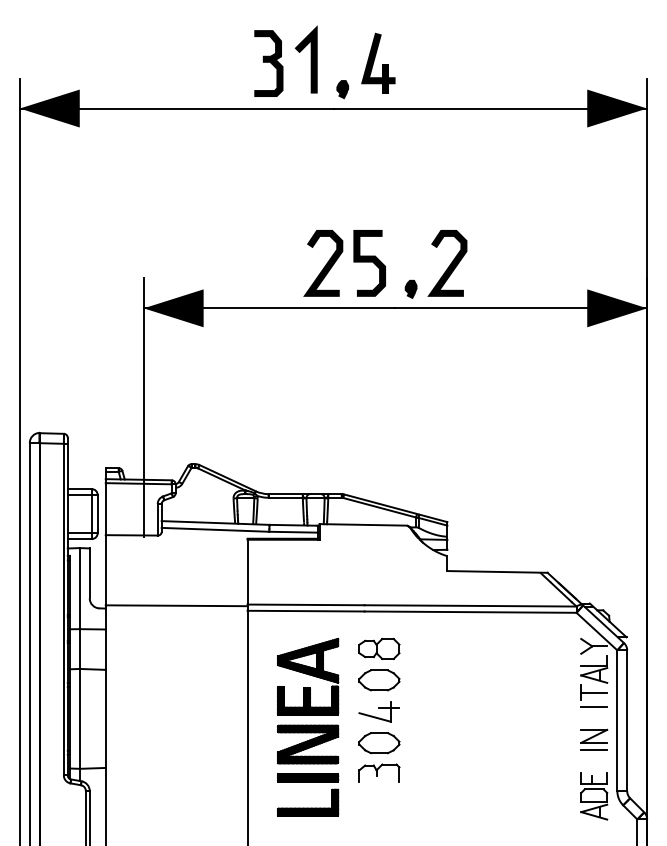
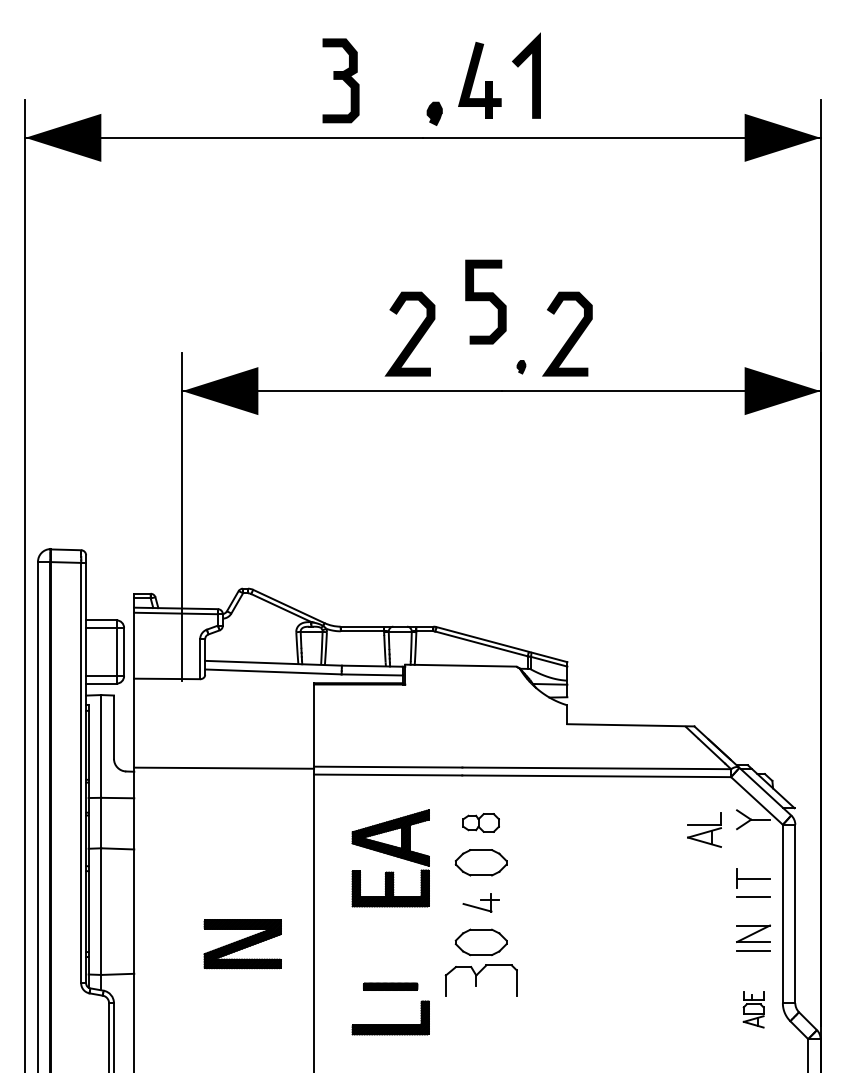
line: (311, 59) -> (532, 75), moved
curve: (369, 262) -> (485, 301), moved
part: (411, 289) -> (521, 367), size x0.6
part: (378, 648) -> (480, 822), size x0.7
part: (594, 669) -> (704, 829), moved
part: (379, 711) -> (481, 902), size x0.7
part: (307, 744) -> (242, 944), moved
part: (378, 772) -> (480, 979), size x1.4
part: (307, 777) -> (390, 986), size x0.7
part: (594, 796) -> (753, 1009), size x0.6

